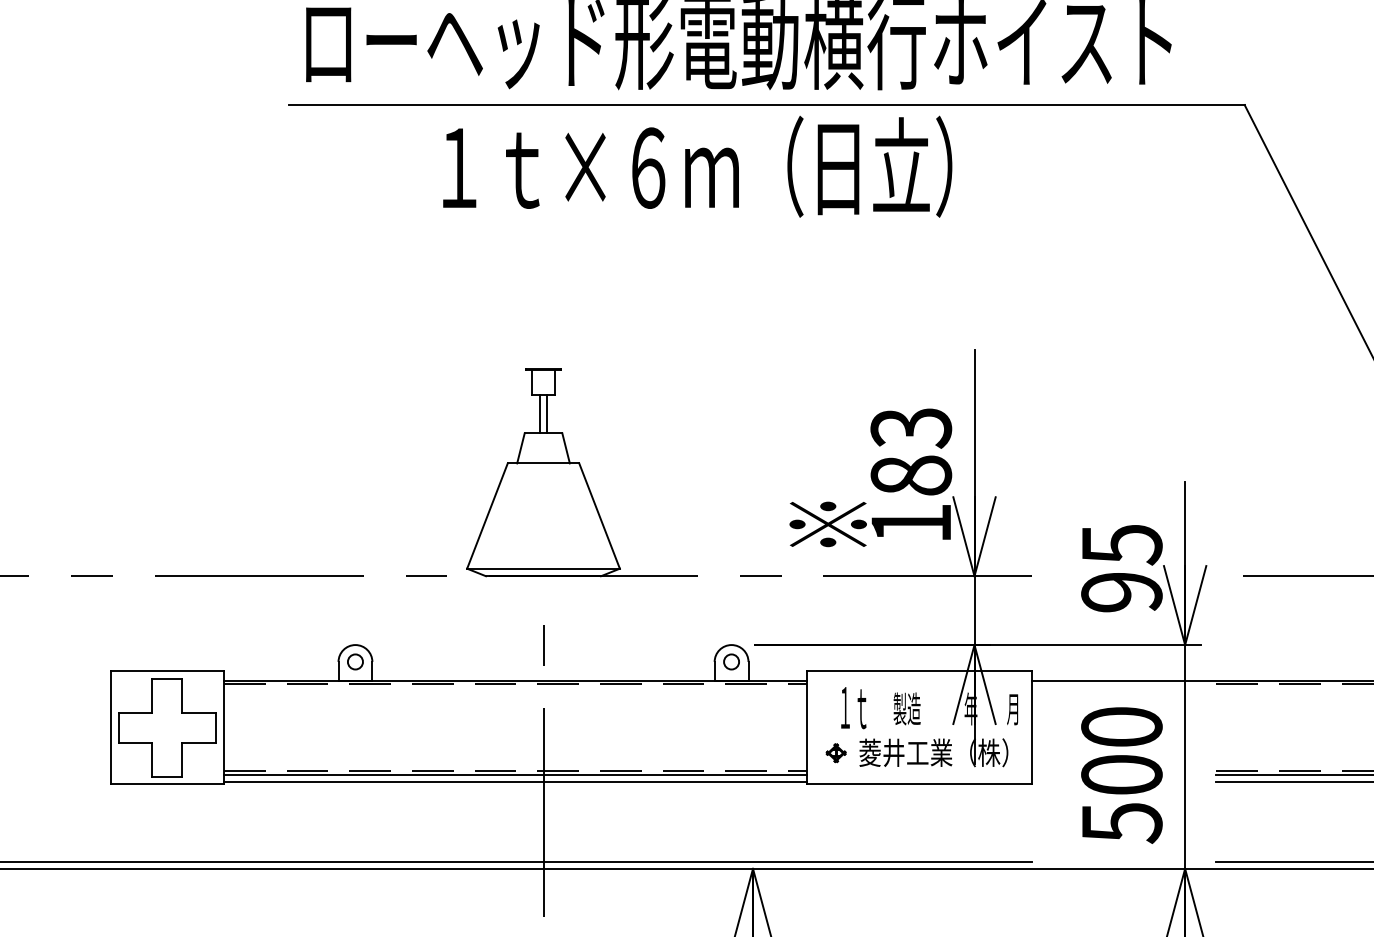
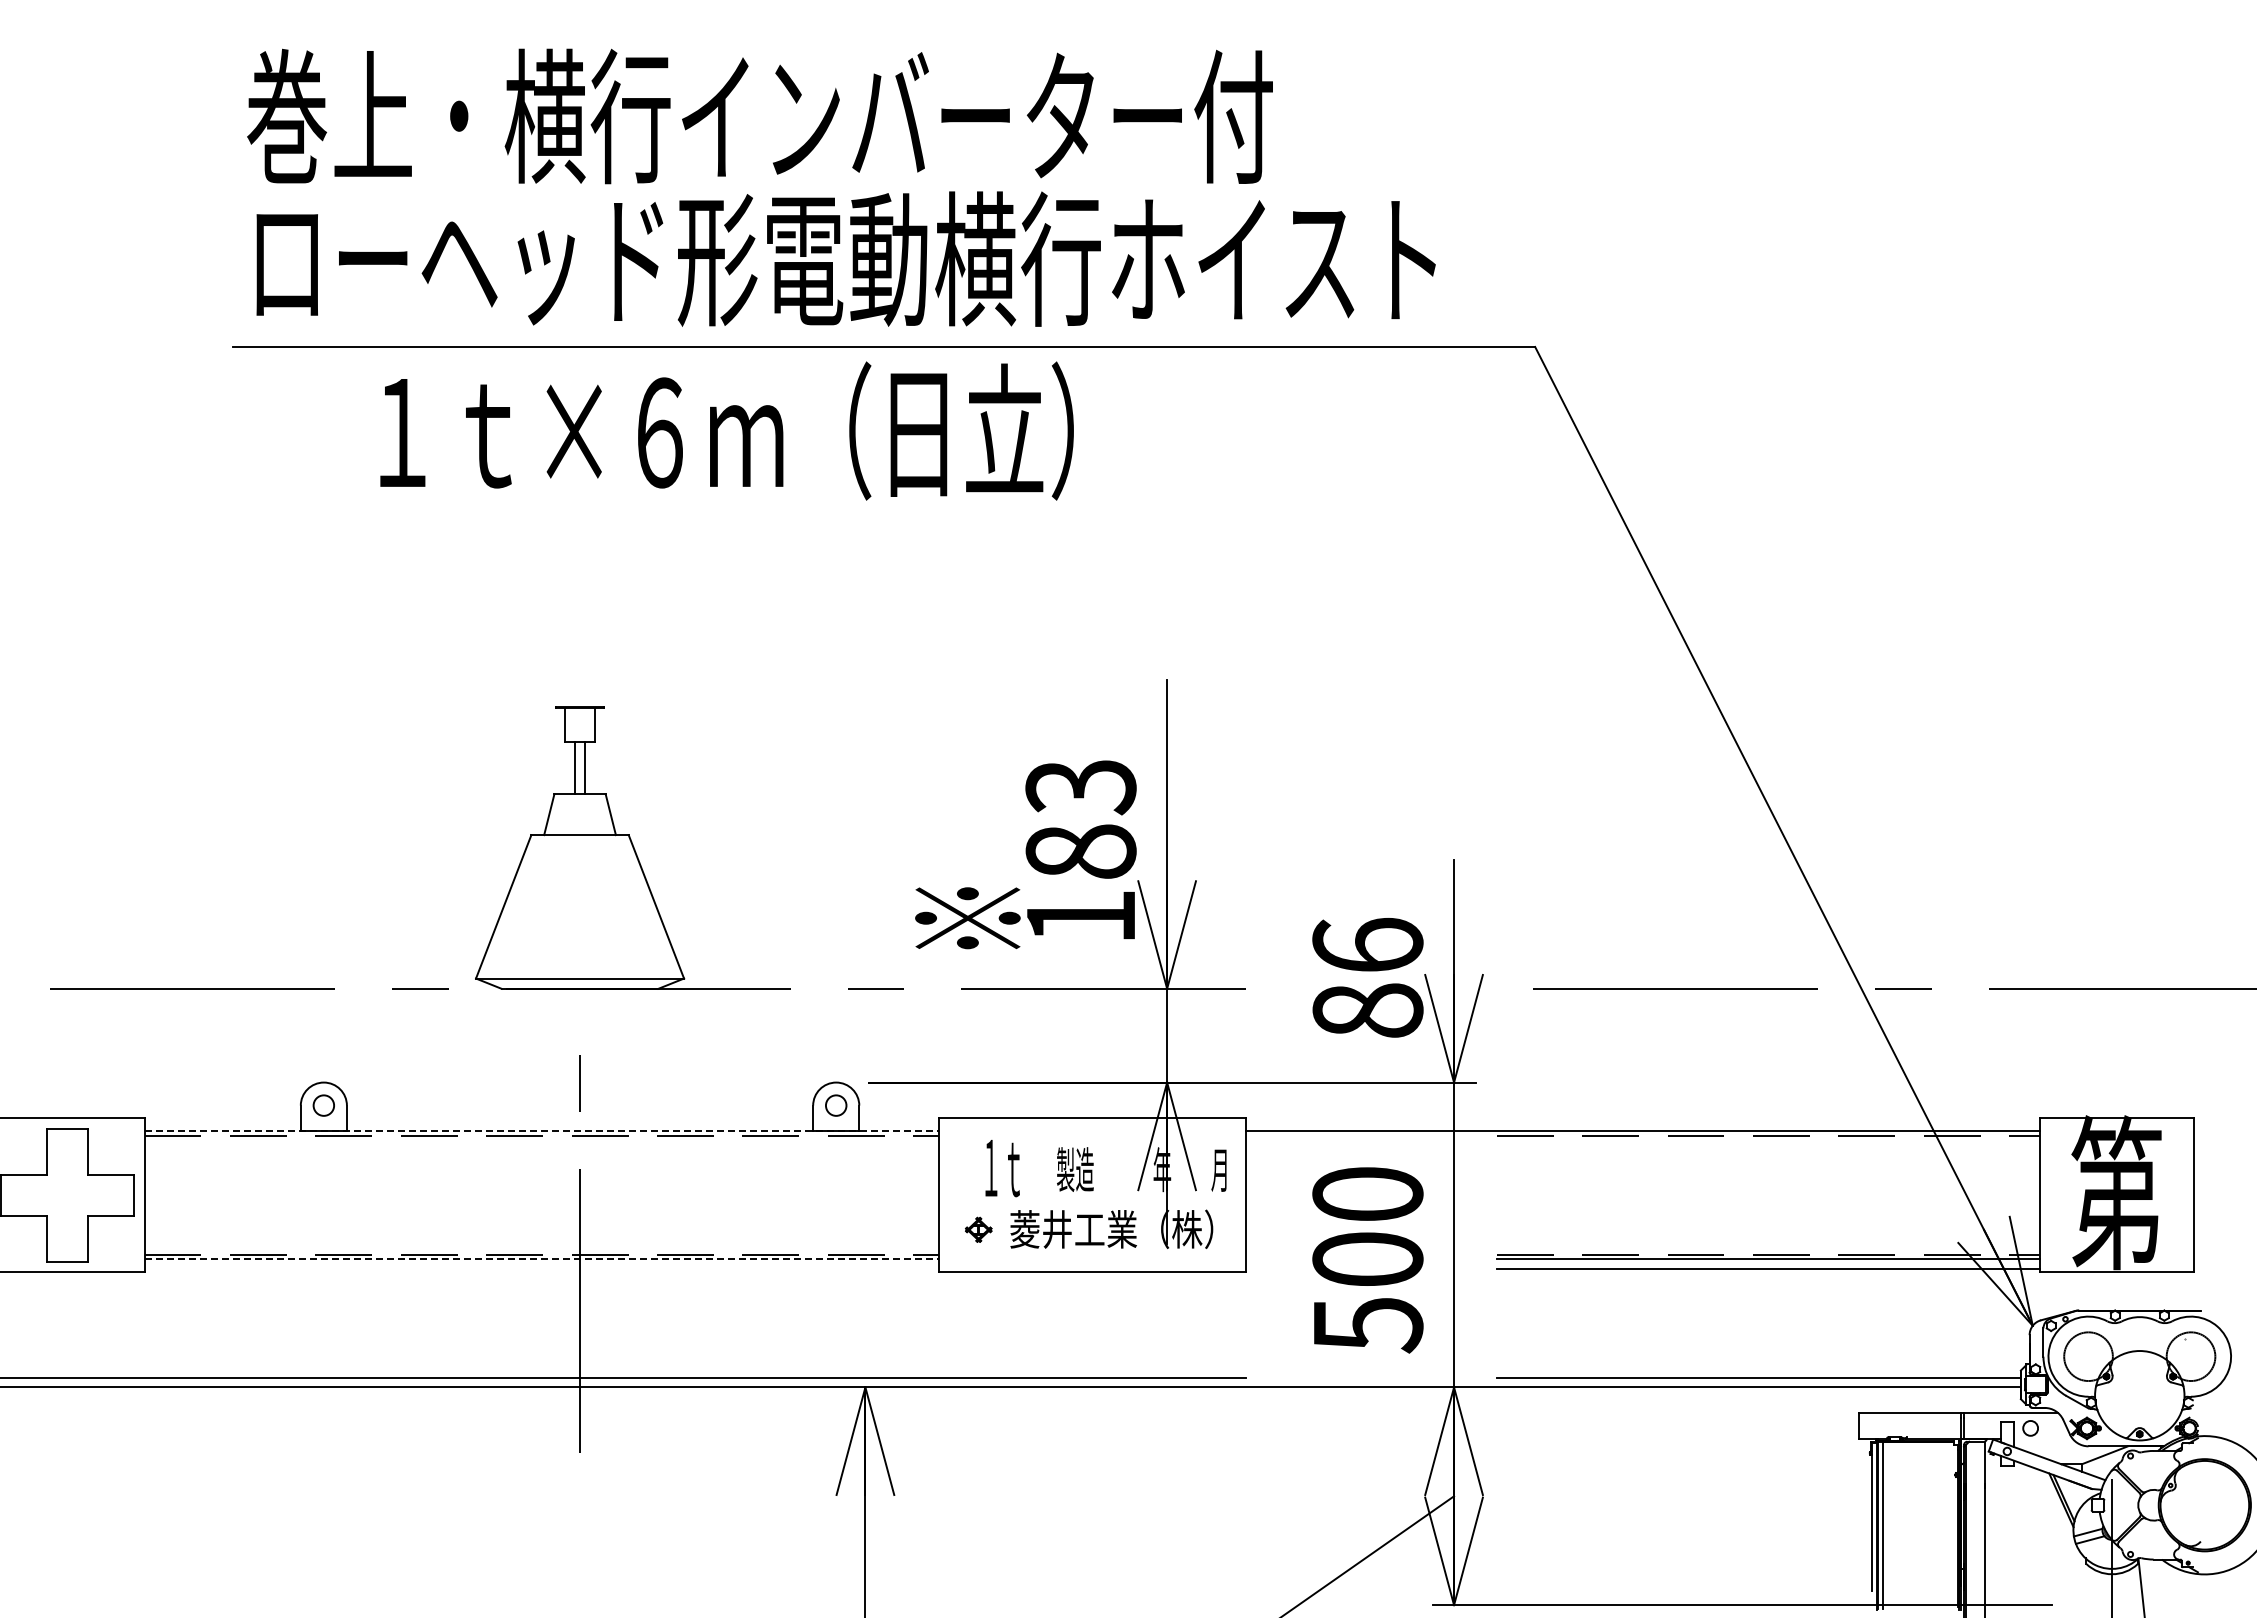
text: (697, 166) -> (726, 430), moved
text: (1121, 567) -> (1367, 977), 95 -> 86
line: (515, 680) -> (542, 1131), solid -> dashed
line: (515, 774) -> (542, 1259), solid -> dashed
line: (515, 782) -> (541, 1269), removed

